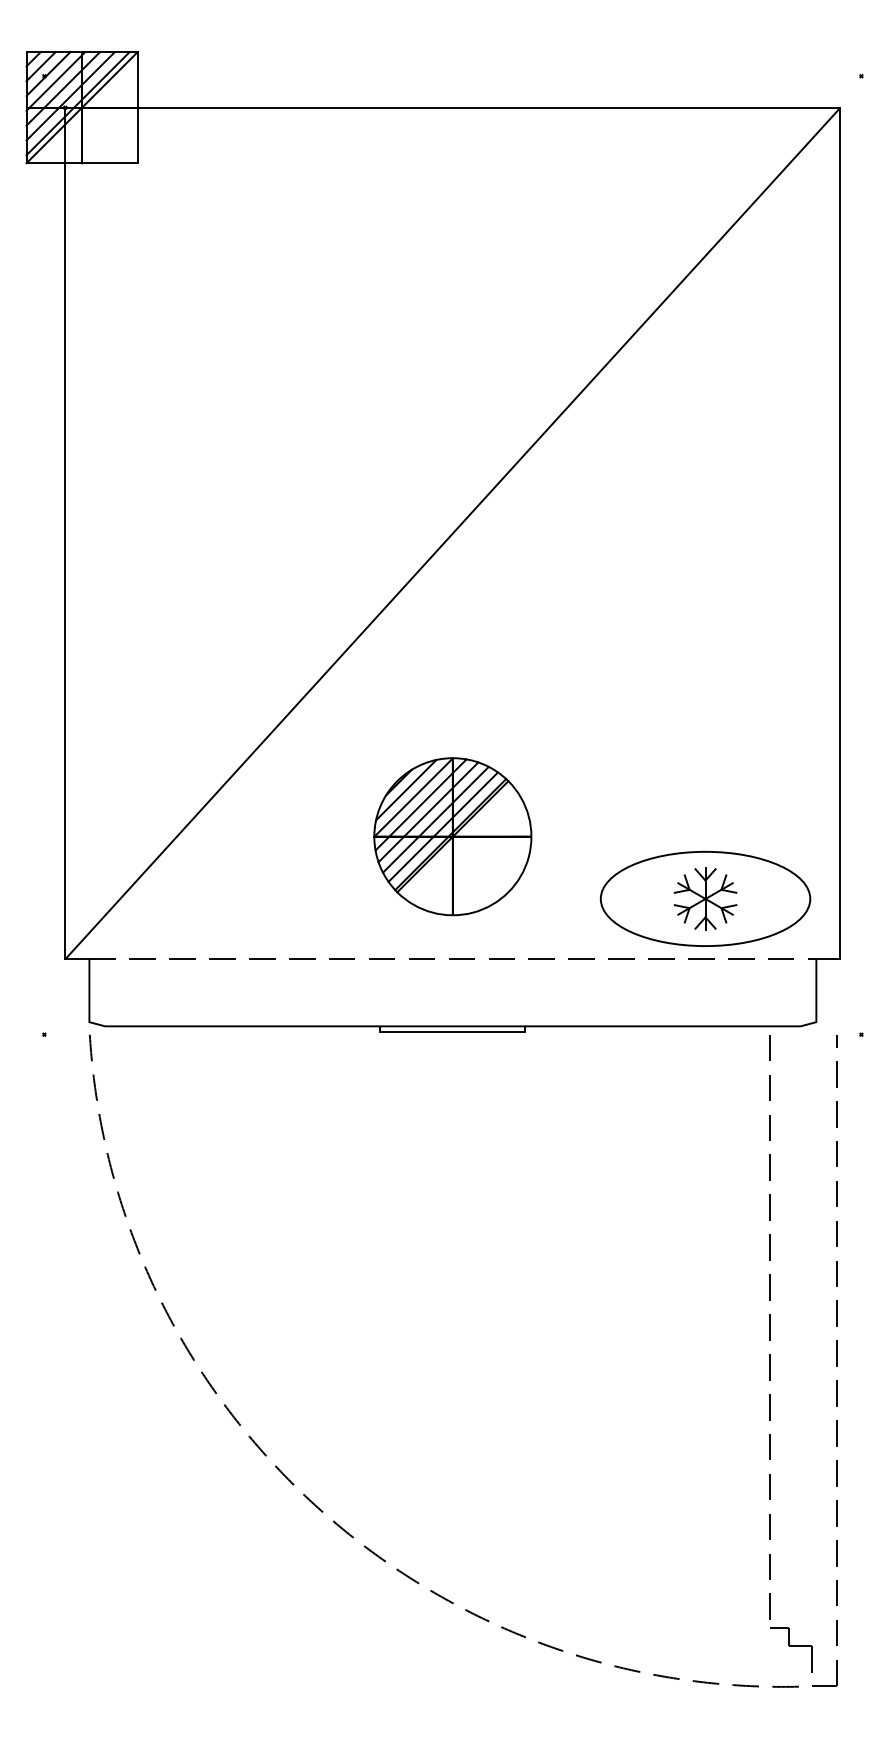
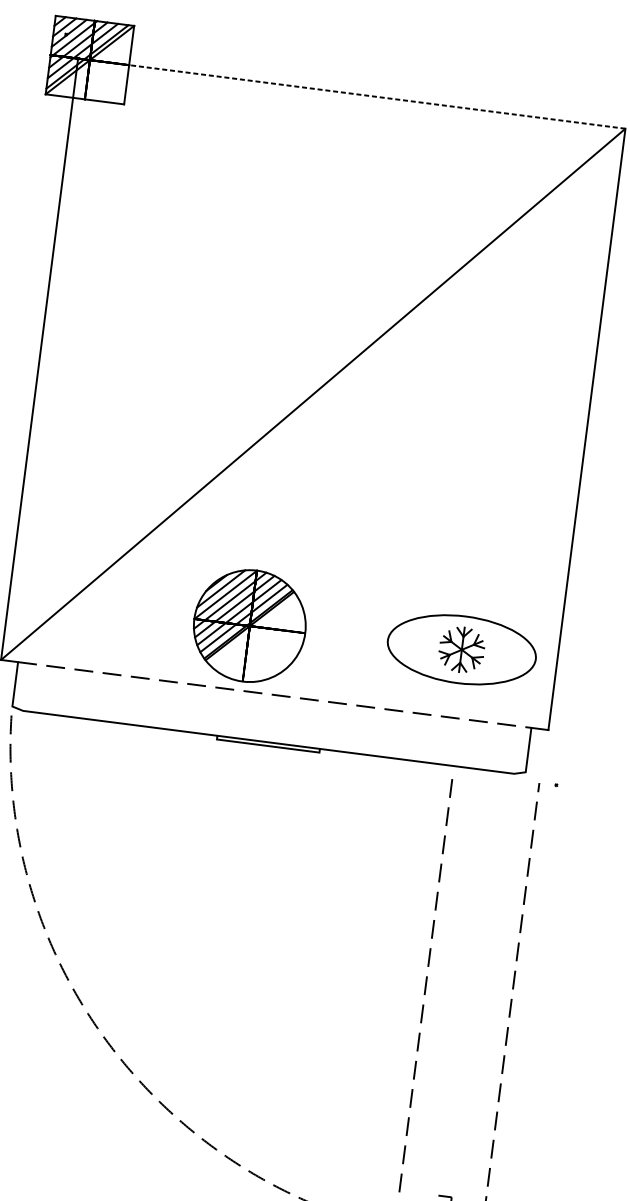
line: (452, 107) -> (351, 93), solid -> dashed
part: (452, 836) -> (249, 625), moved
part: (705, 898) -> (461, 649), moved
line: (769, 1327) -> (425, 985), moved

